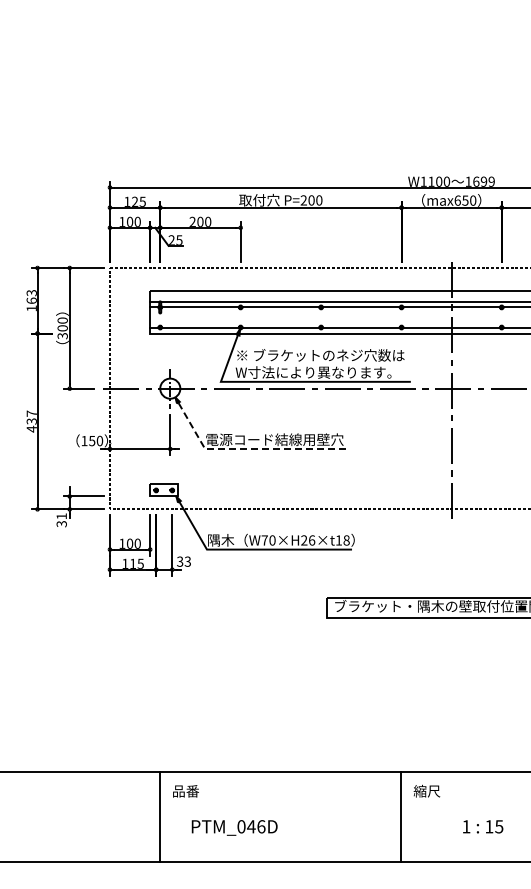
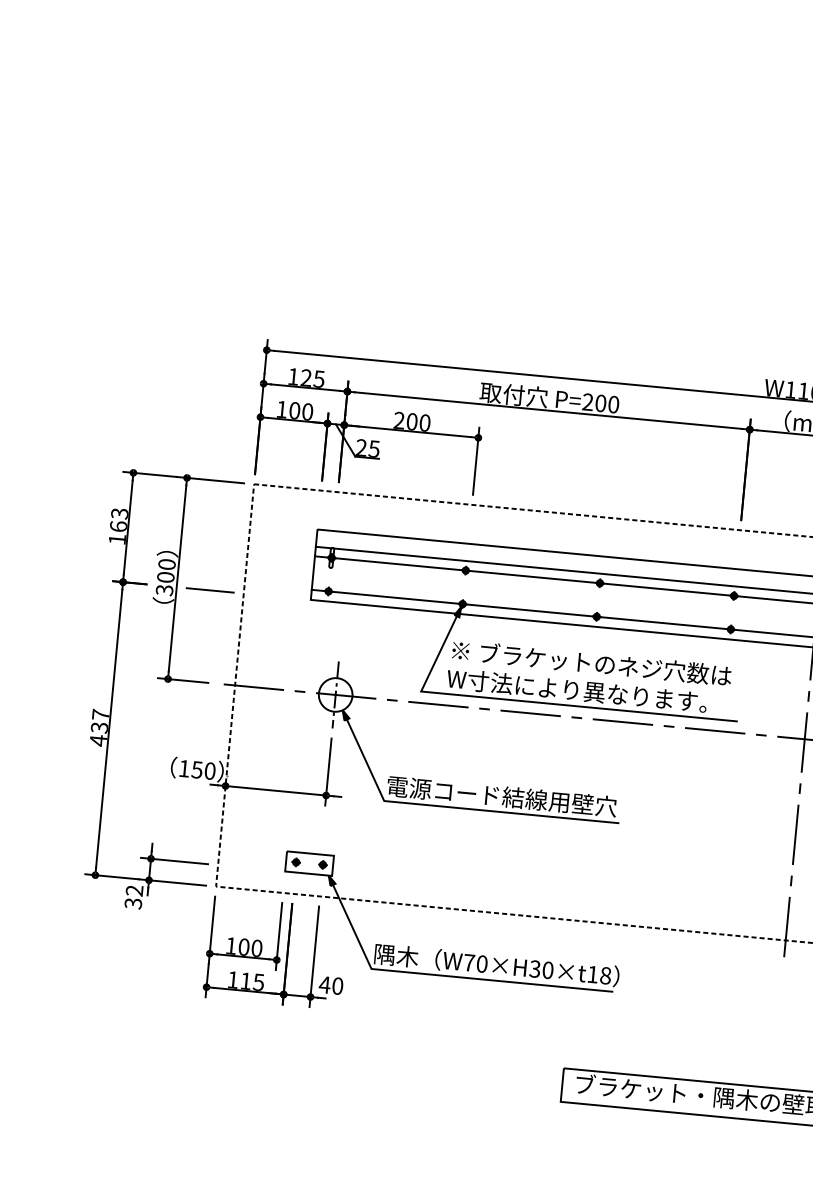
line: (89, 333) -> (209, 590), added
line: (244, 449) -> (449, 808), dashed -> solid
text: (61, 516) -> (134, 890), 31 -> 32
text: (308, 540) -> (542, 969), W70×H26×t18 -> W70×H30×t18
text: (183, 561) -> (330, 985), 33 -> 40

